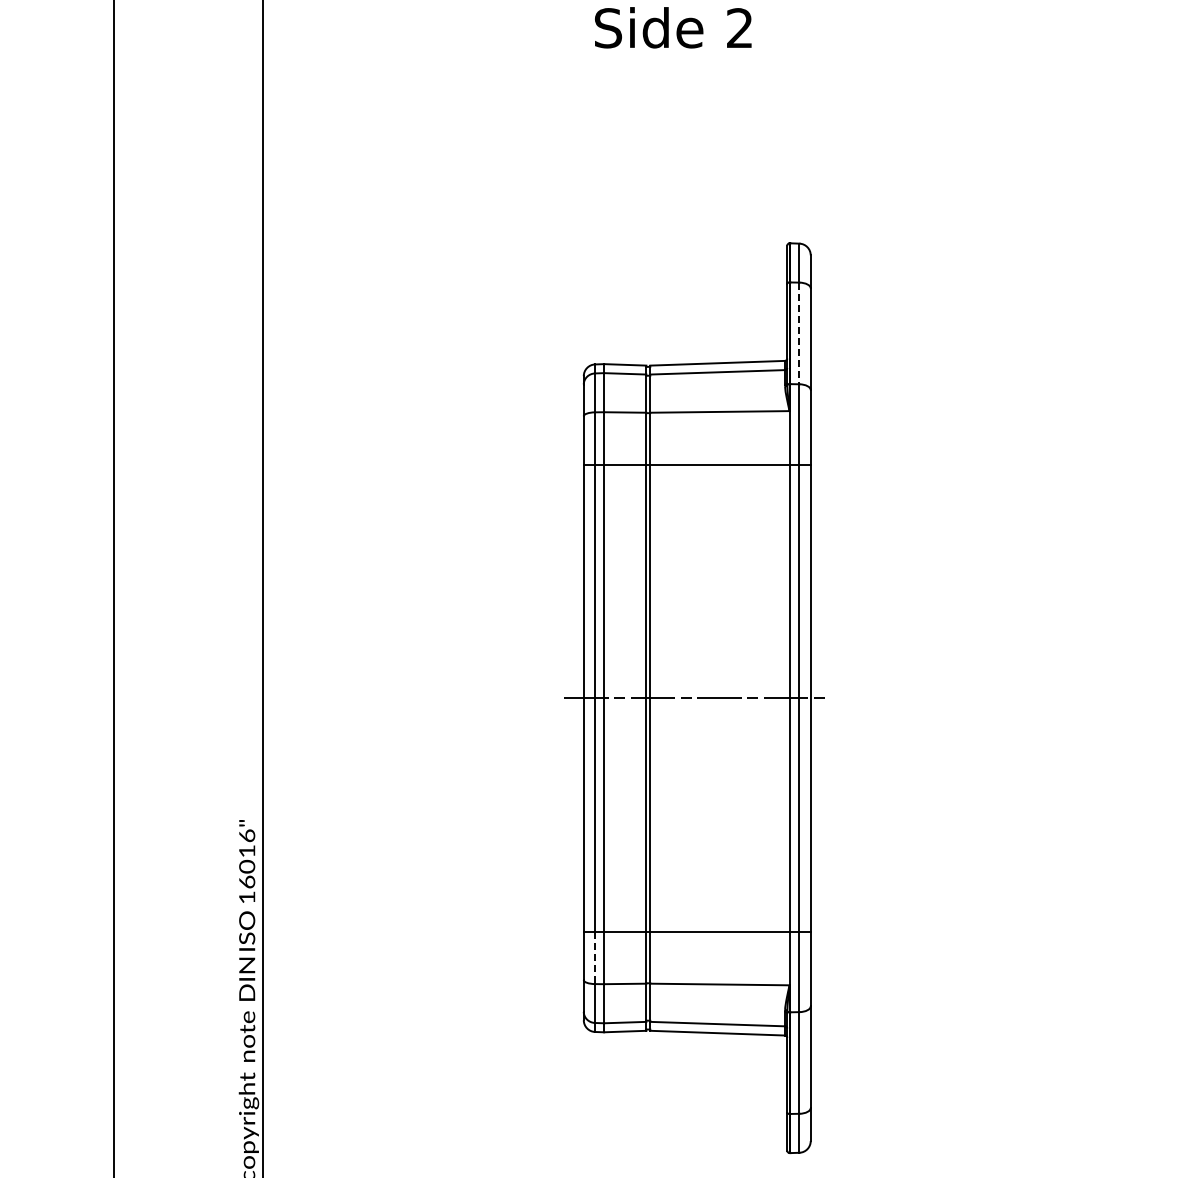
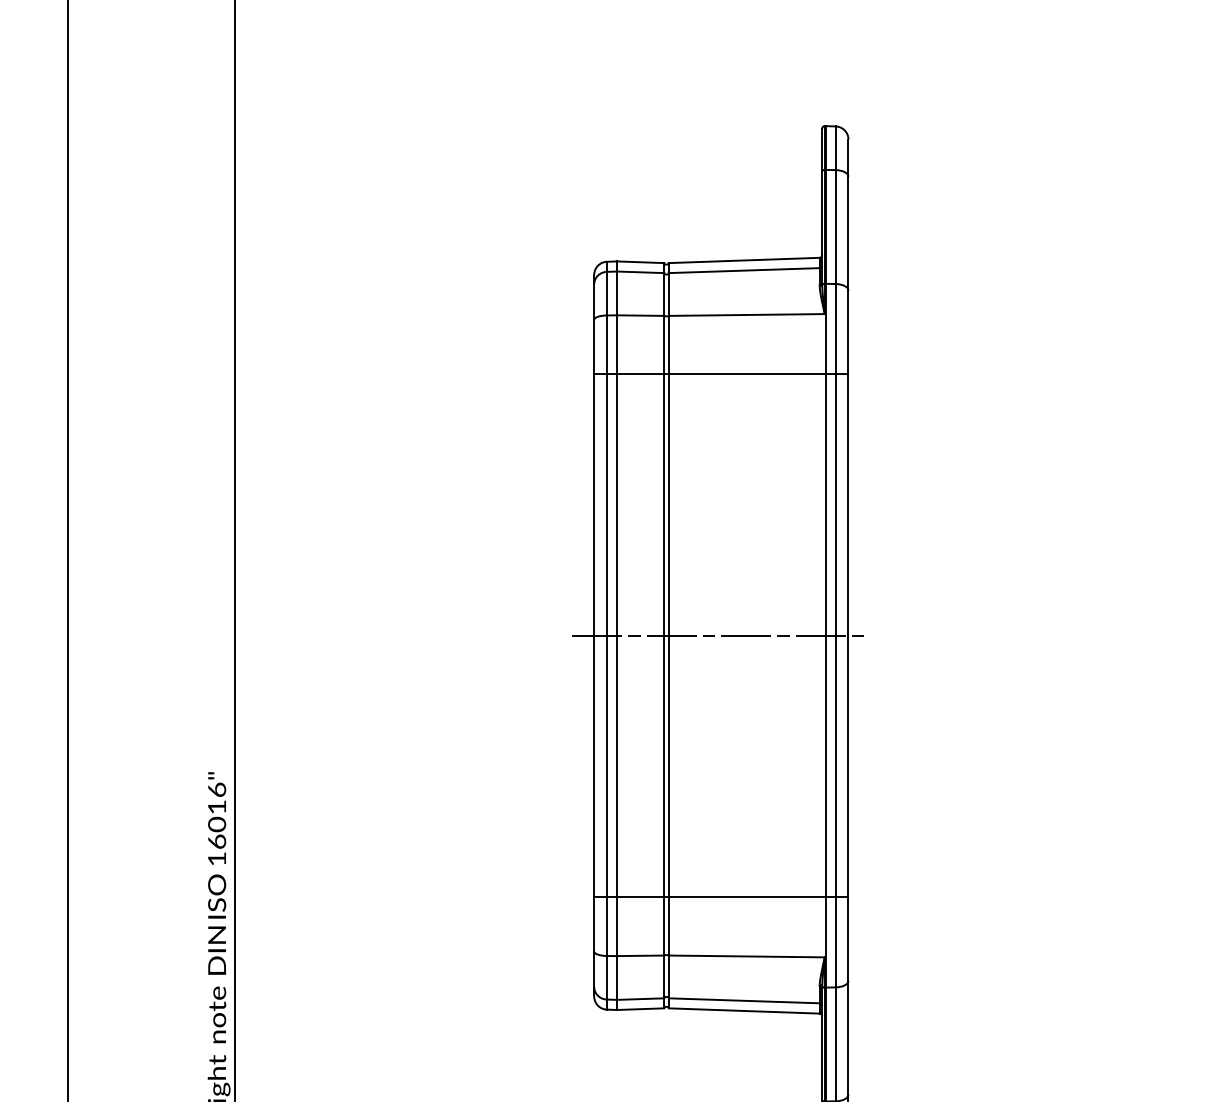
line: (799, 333) -> (835, 227), dashed -> solid
line: (595, 958) -> (607, 927), dashed -> solid

